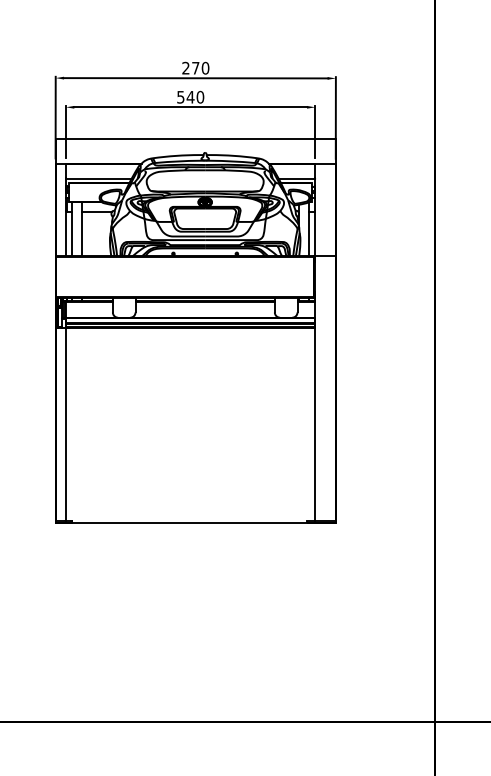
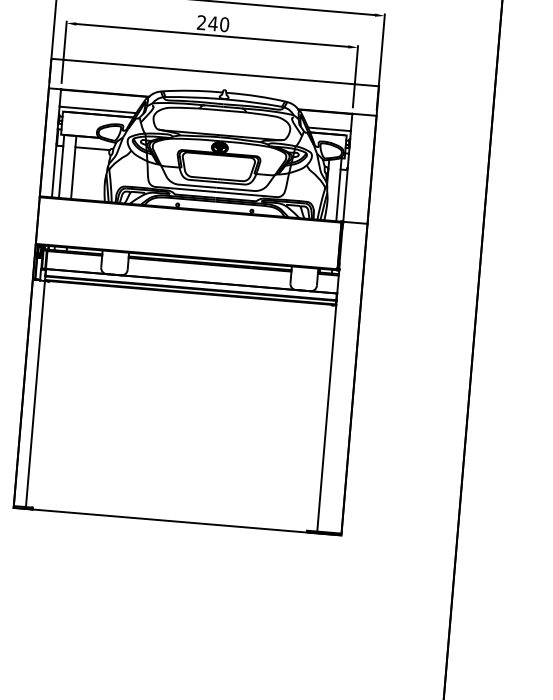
text: (180, 96) -> (201, 21), 540 -> 240

